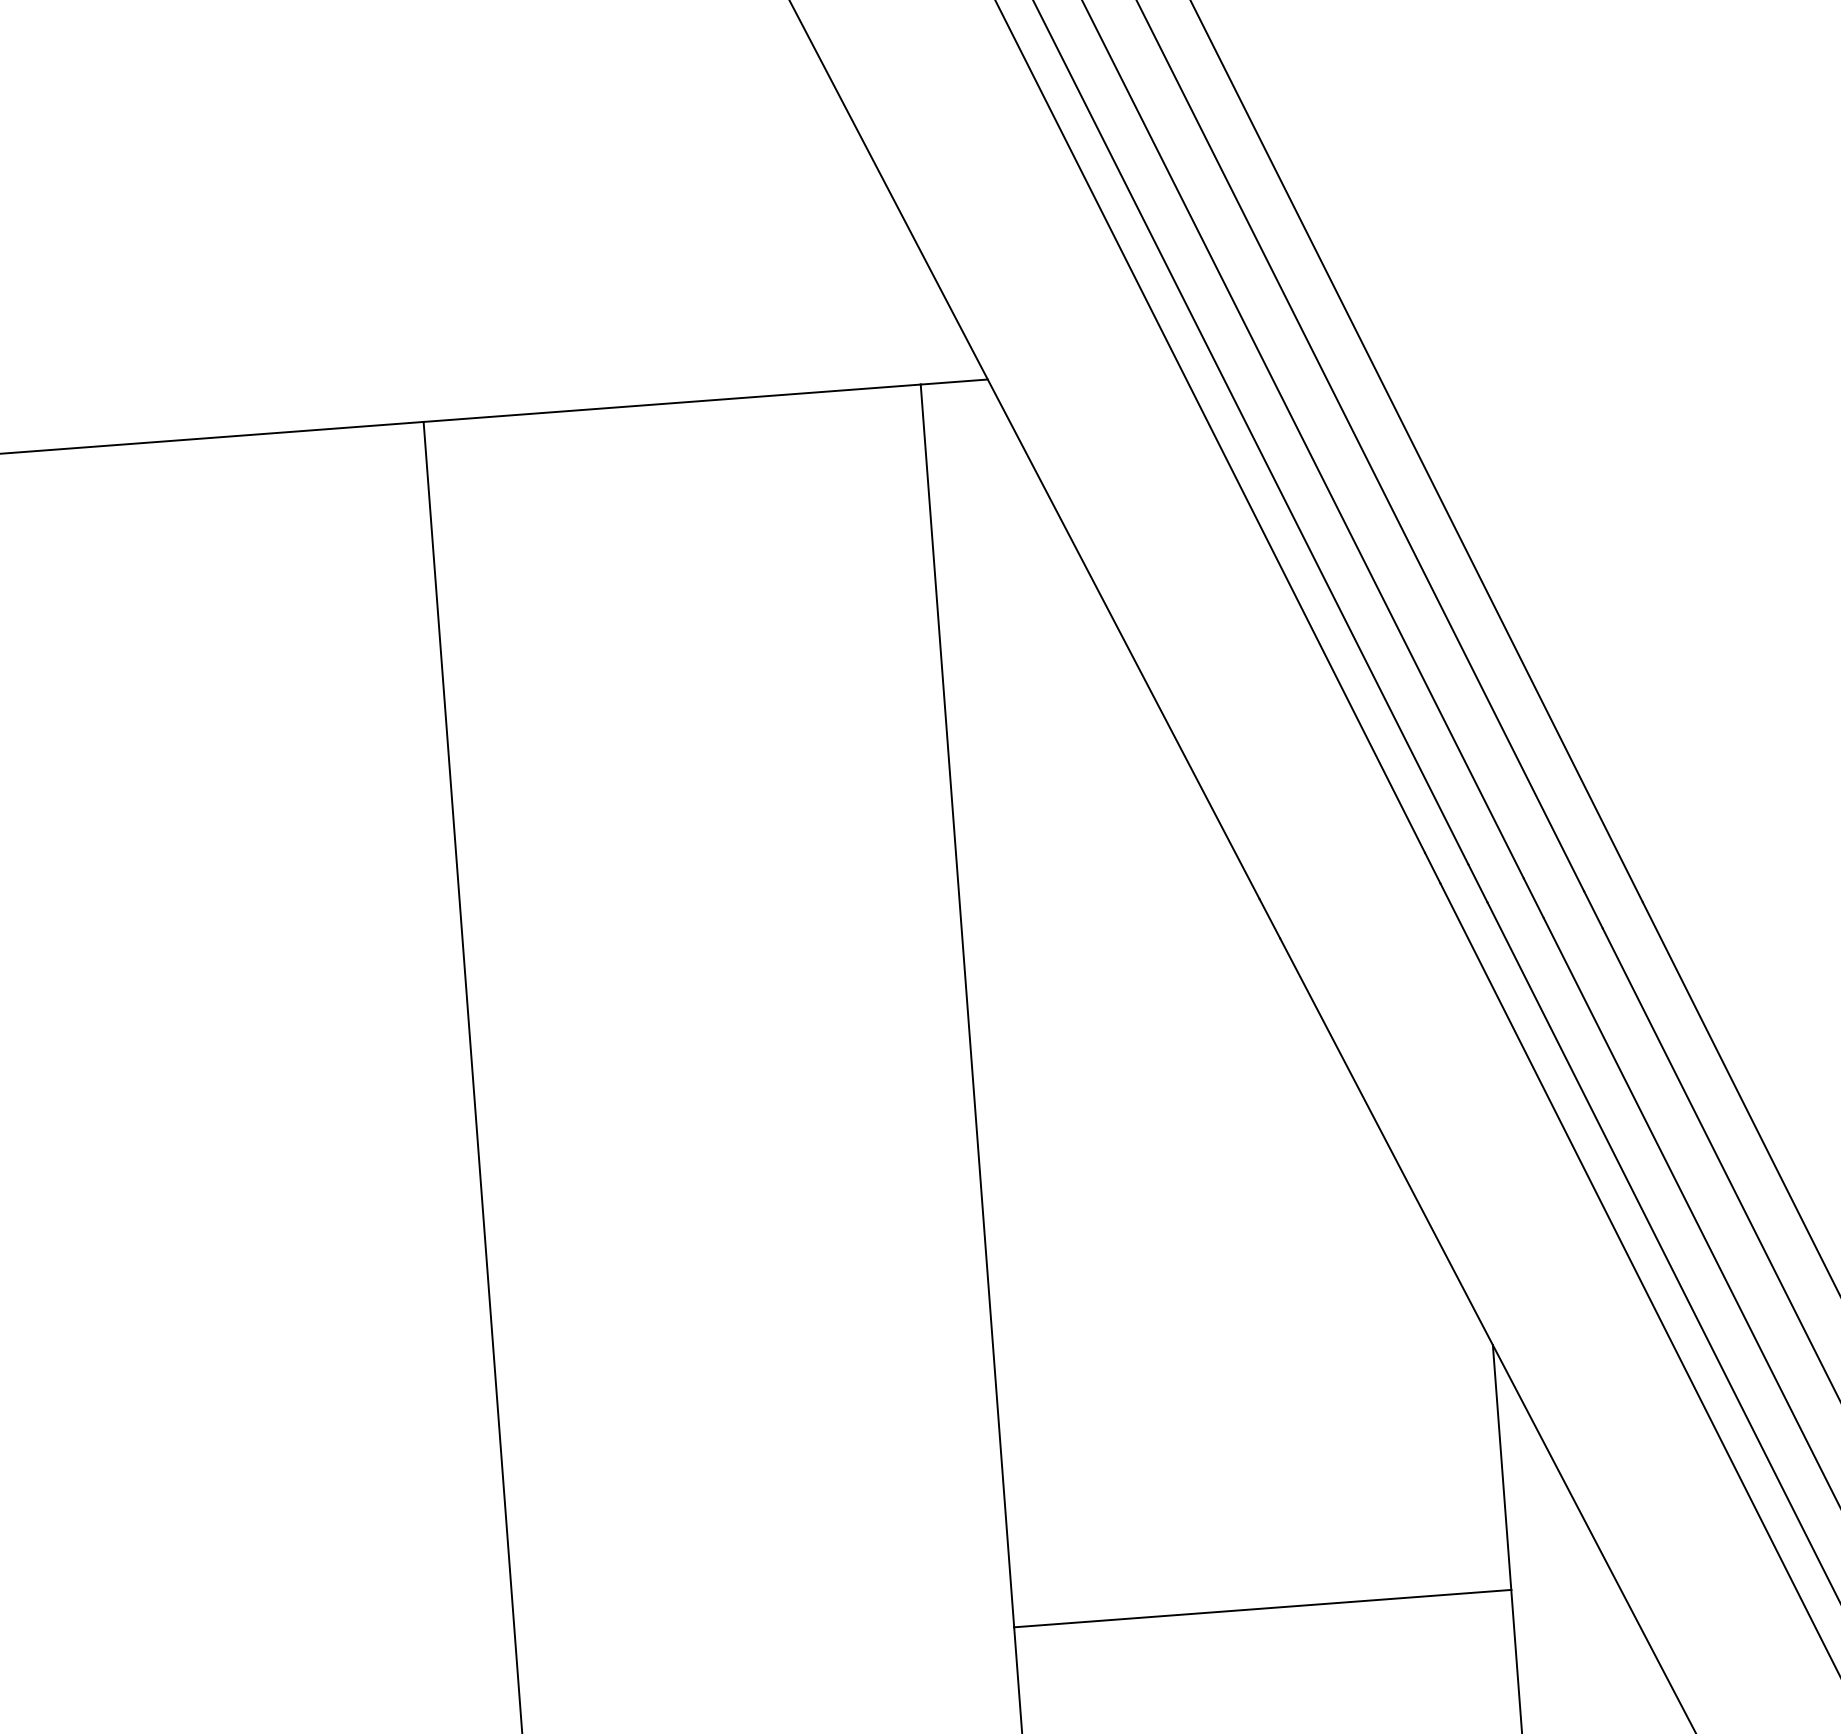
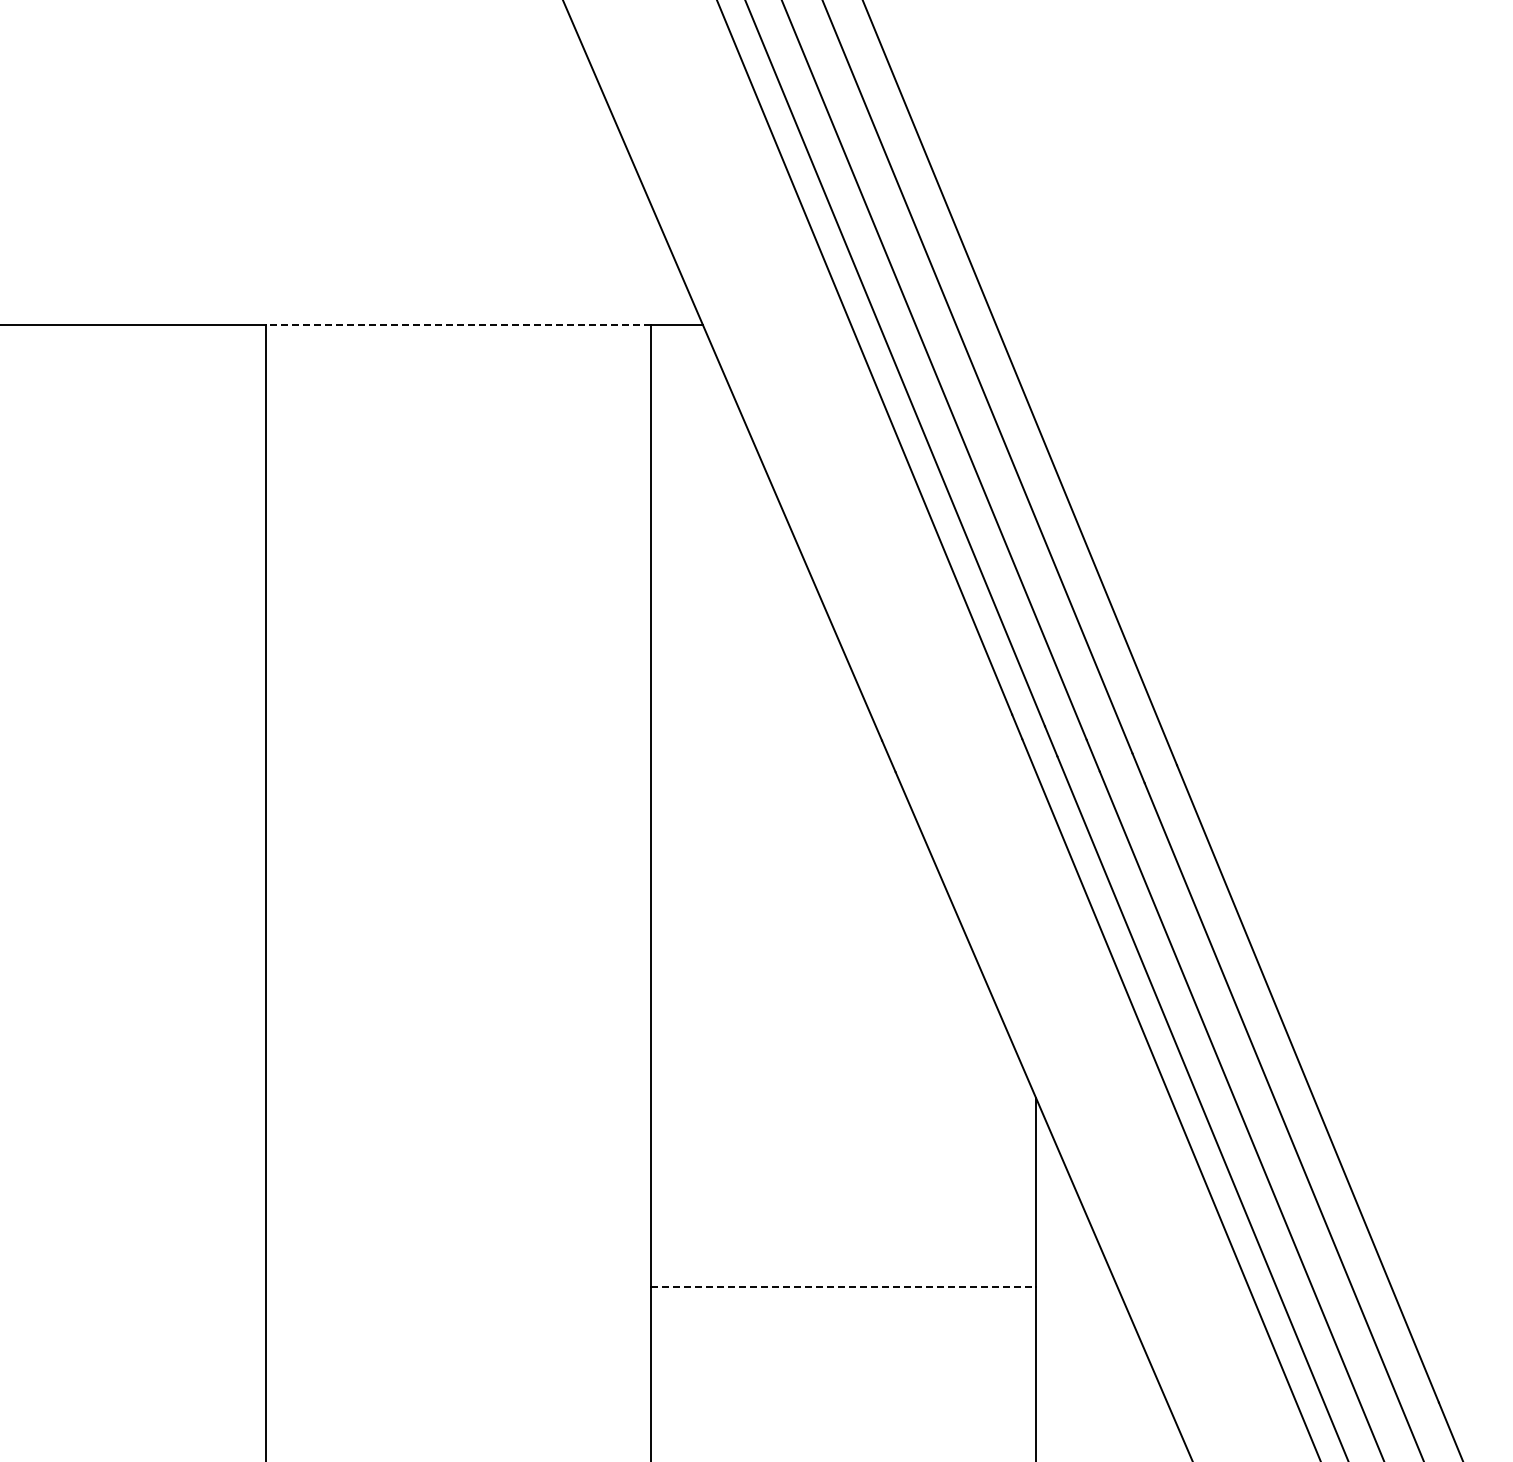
line: (672, 403) -> (458, 324), solid -> dashed
line: (1262, 1608) -> (843, 1287), solid -> dashed

